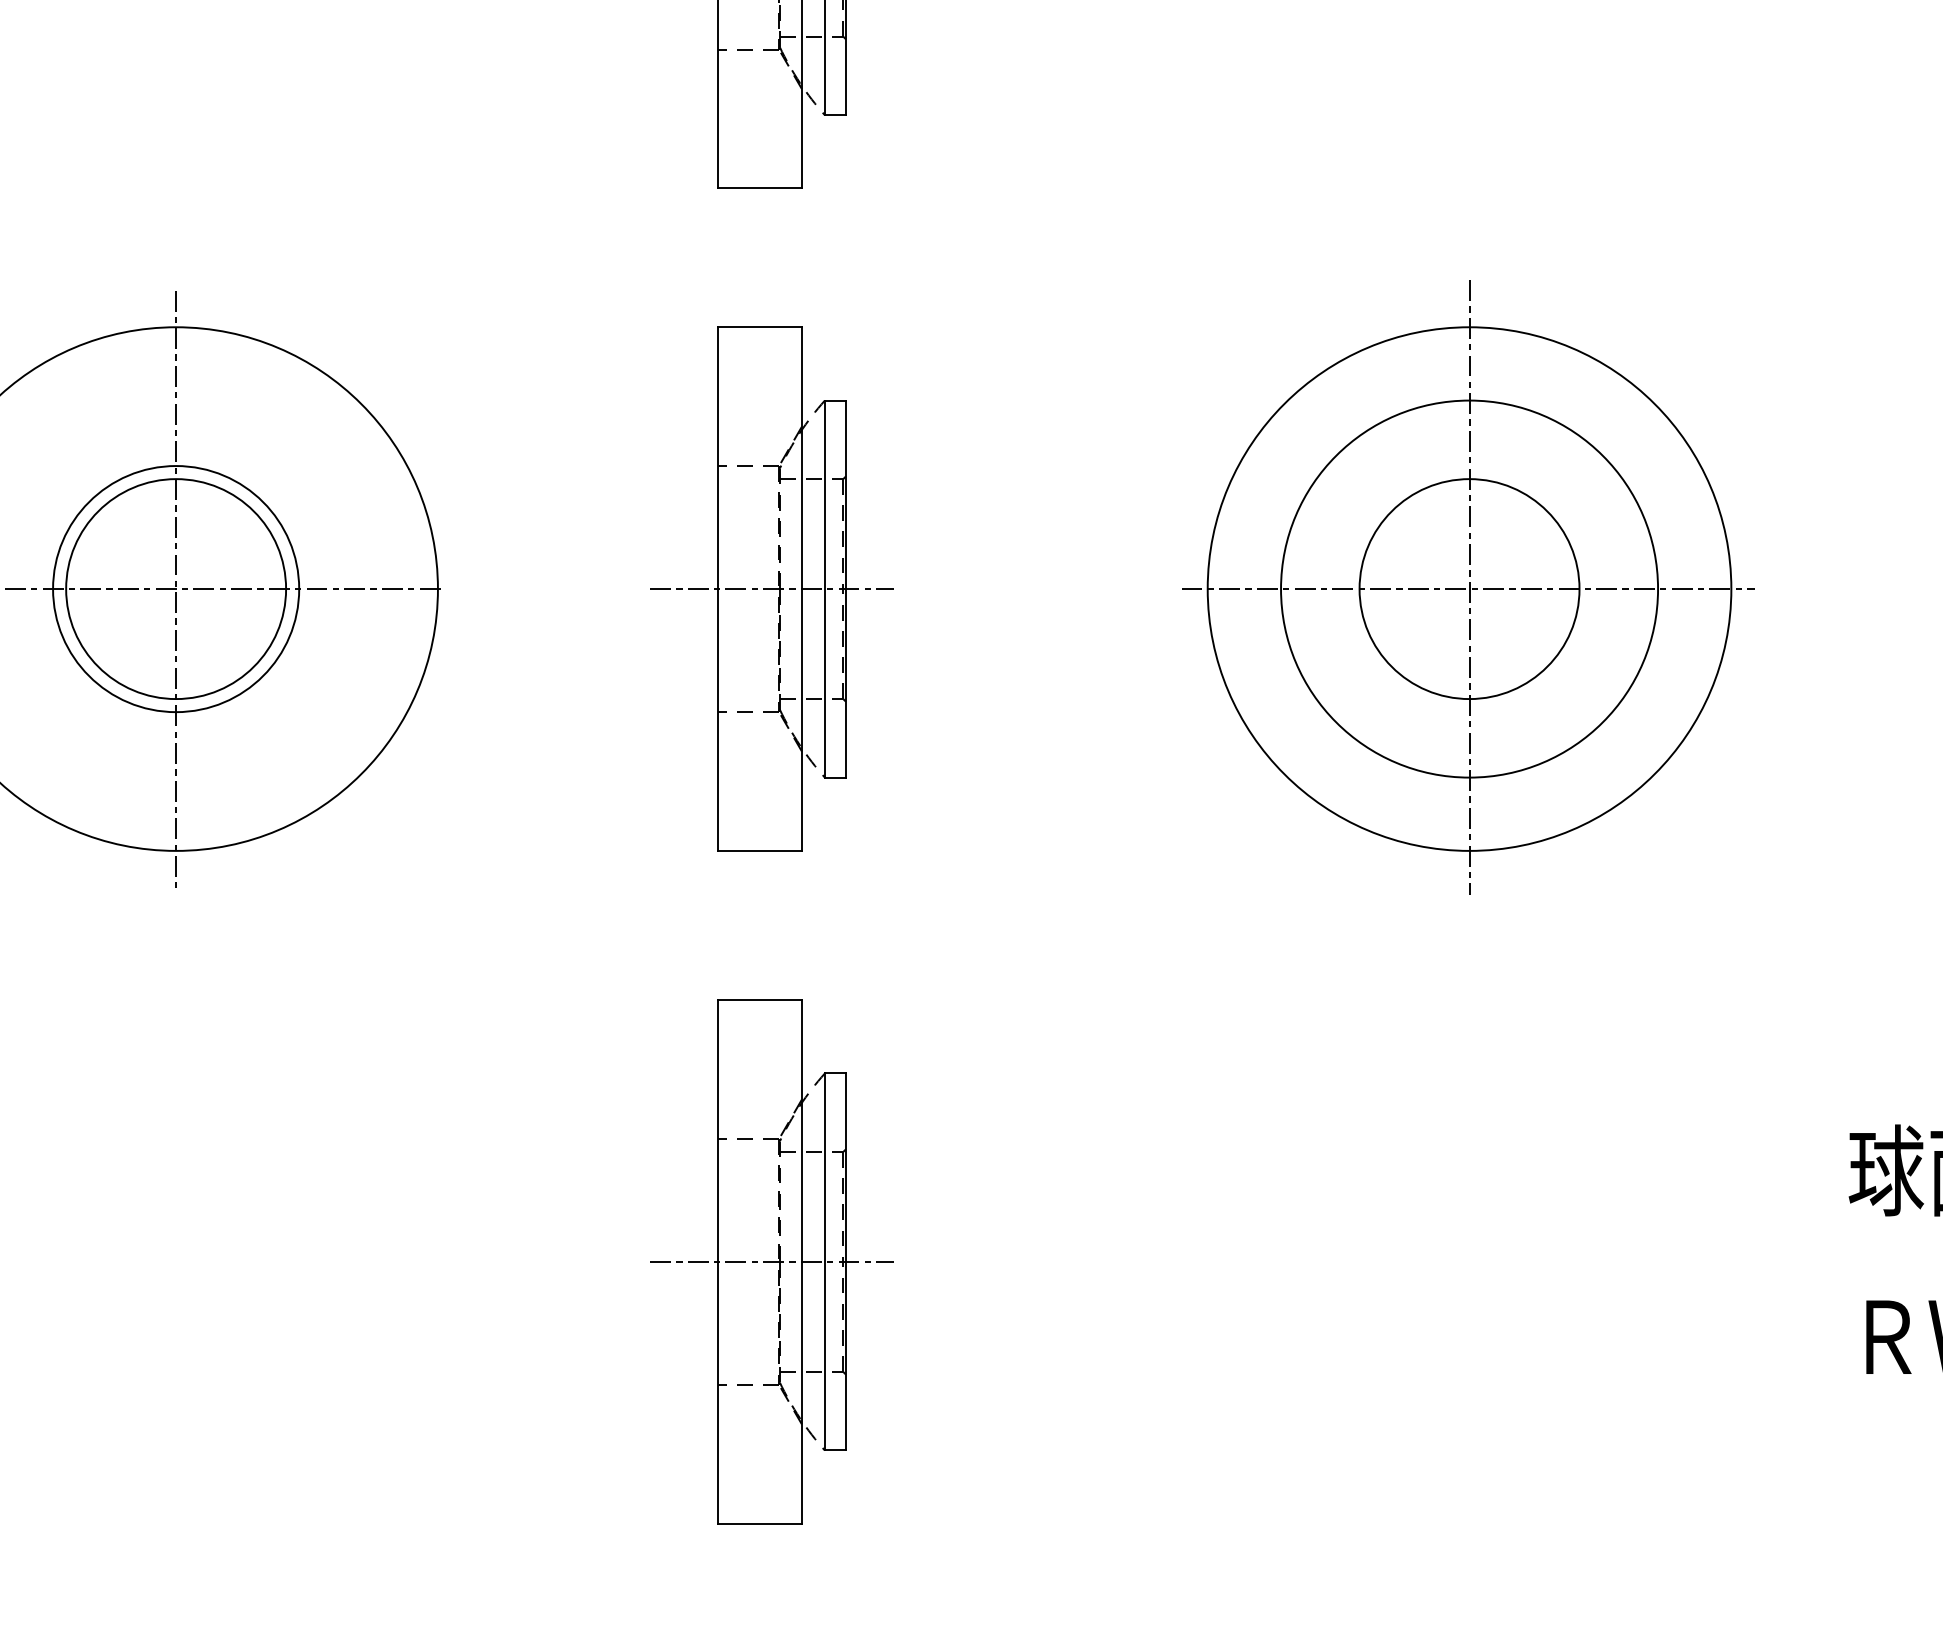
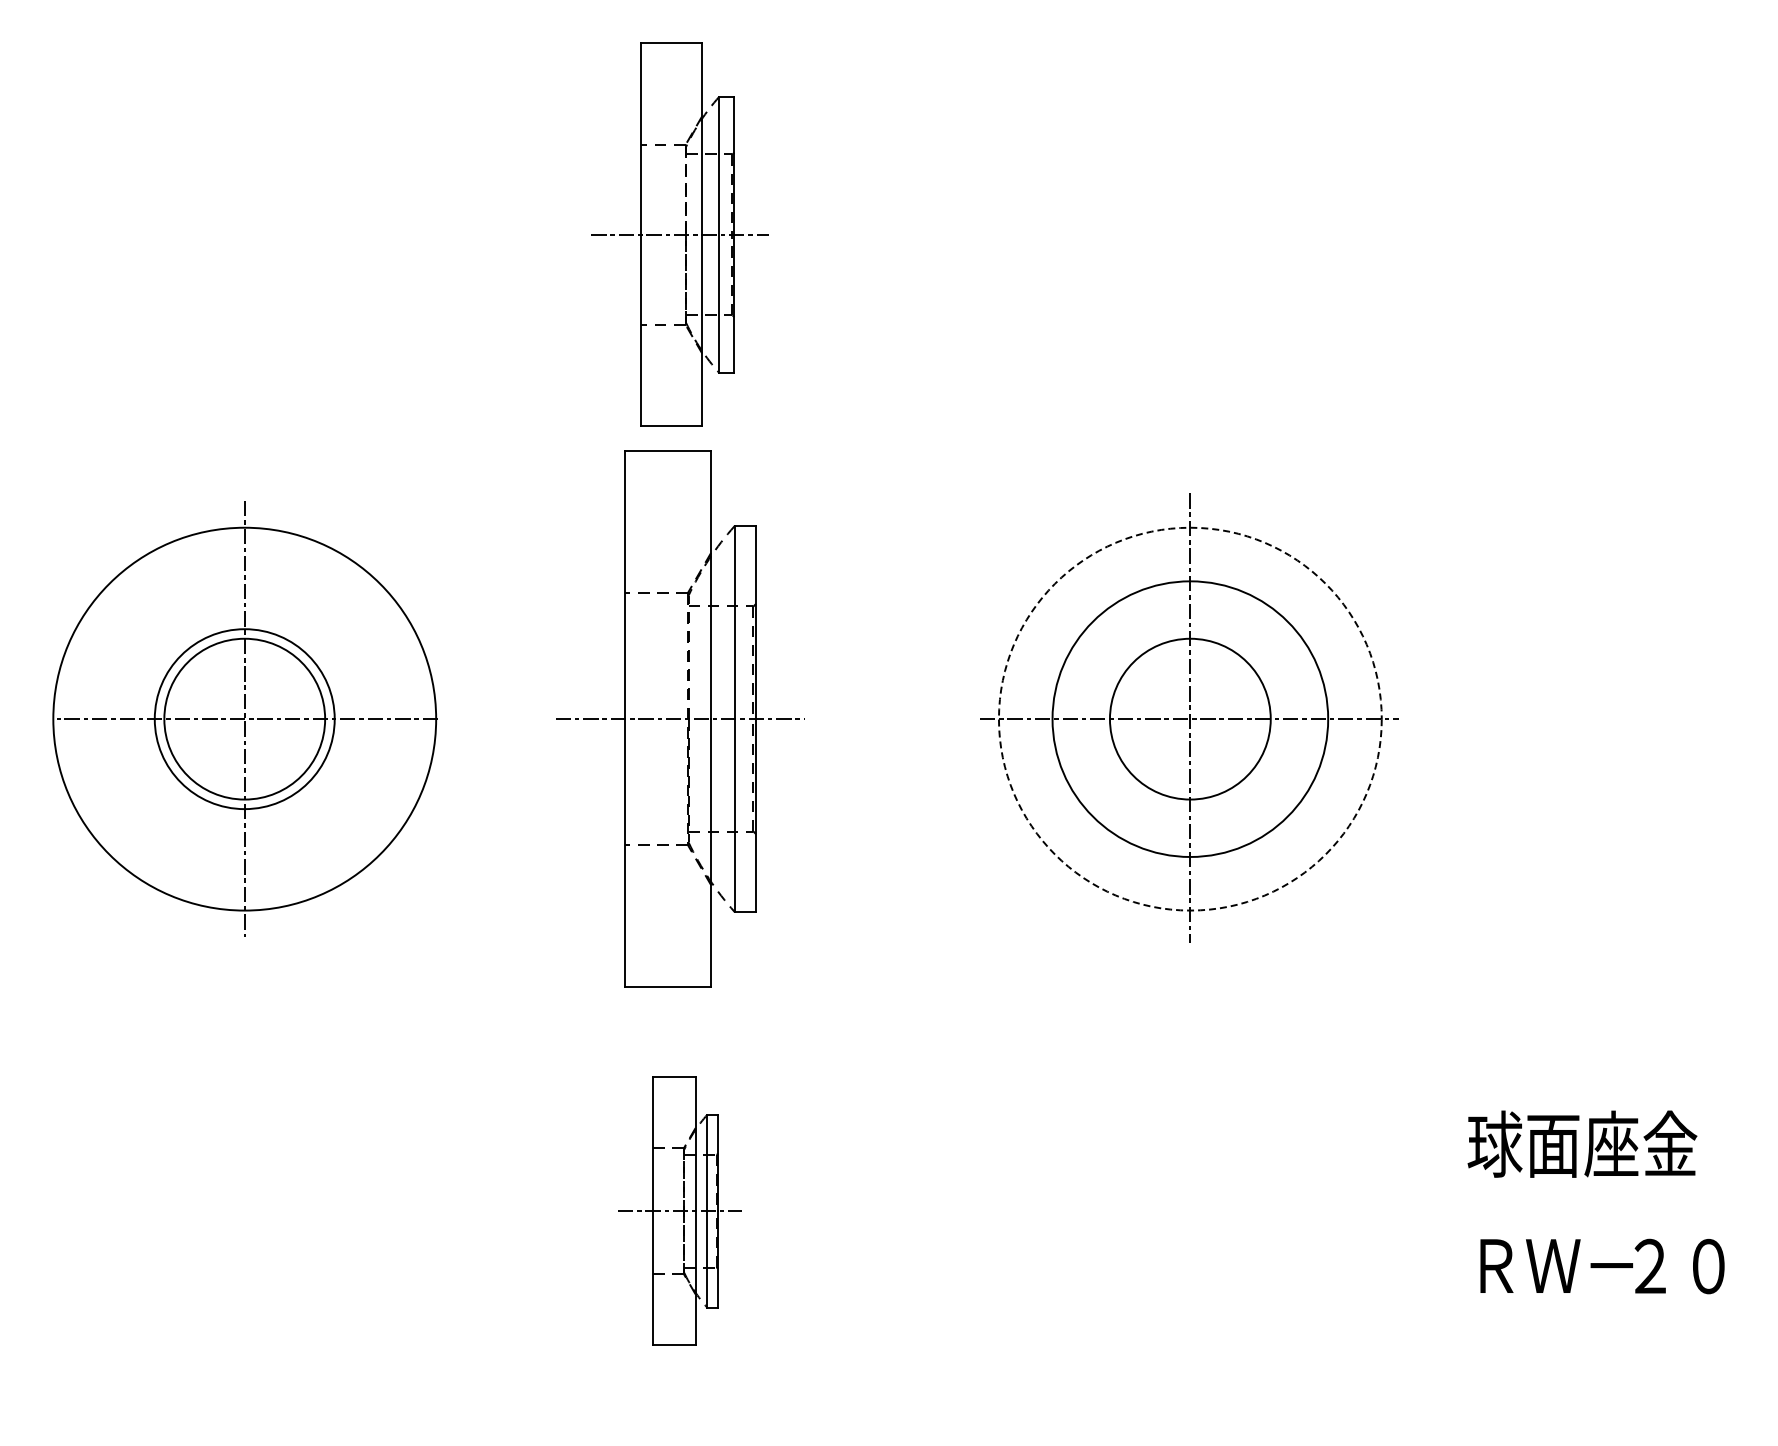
circle: (1468, 588) -> (1189, 718), solid -> dashed
part: (770, 589) -> (679, 719), size x1.4
part: (770, 1262) -> (679, 1211), size x0.7

